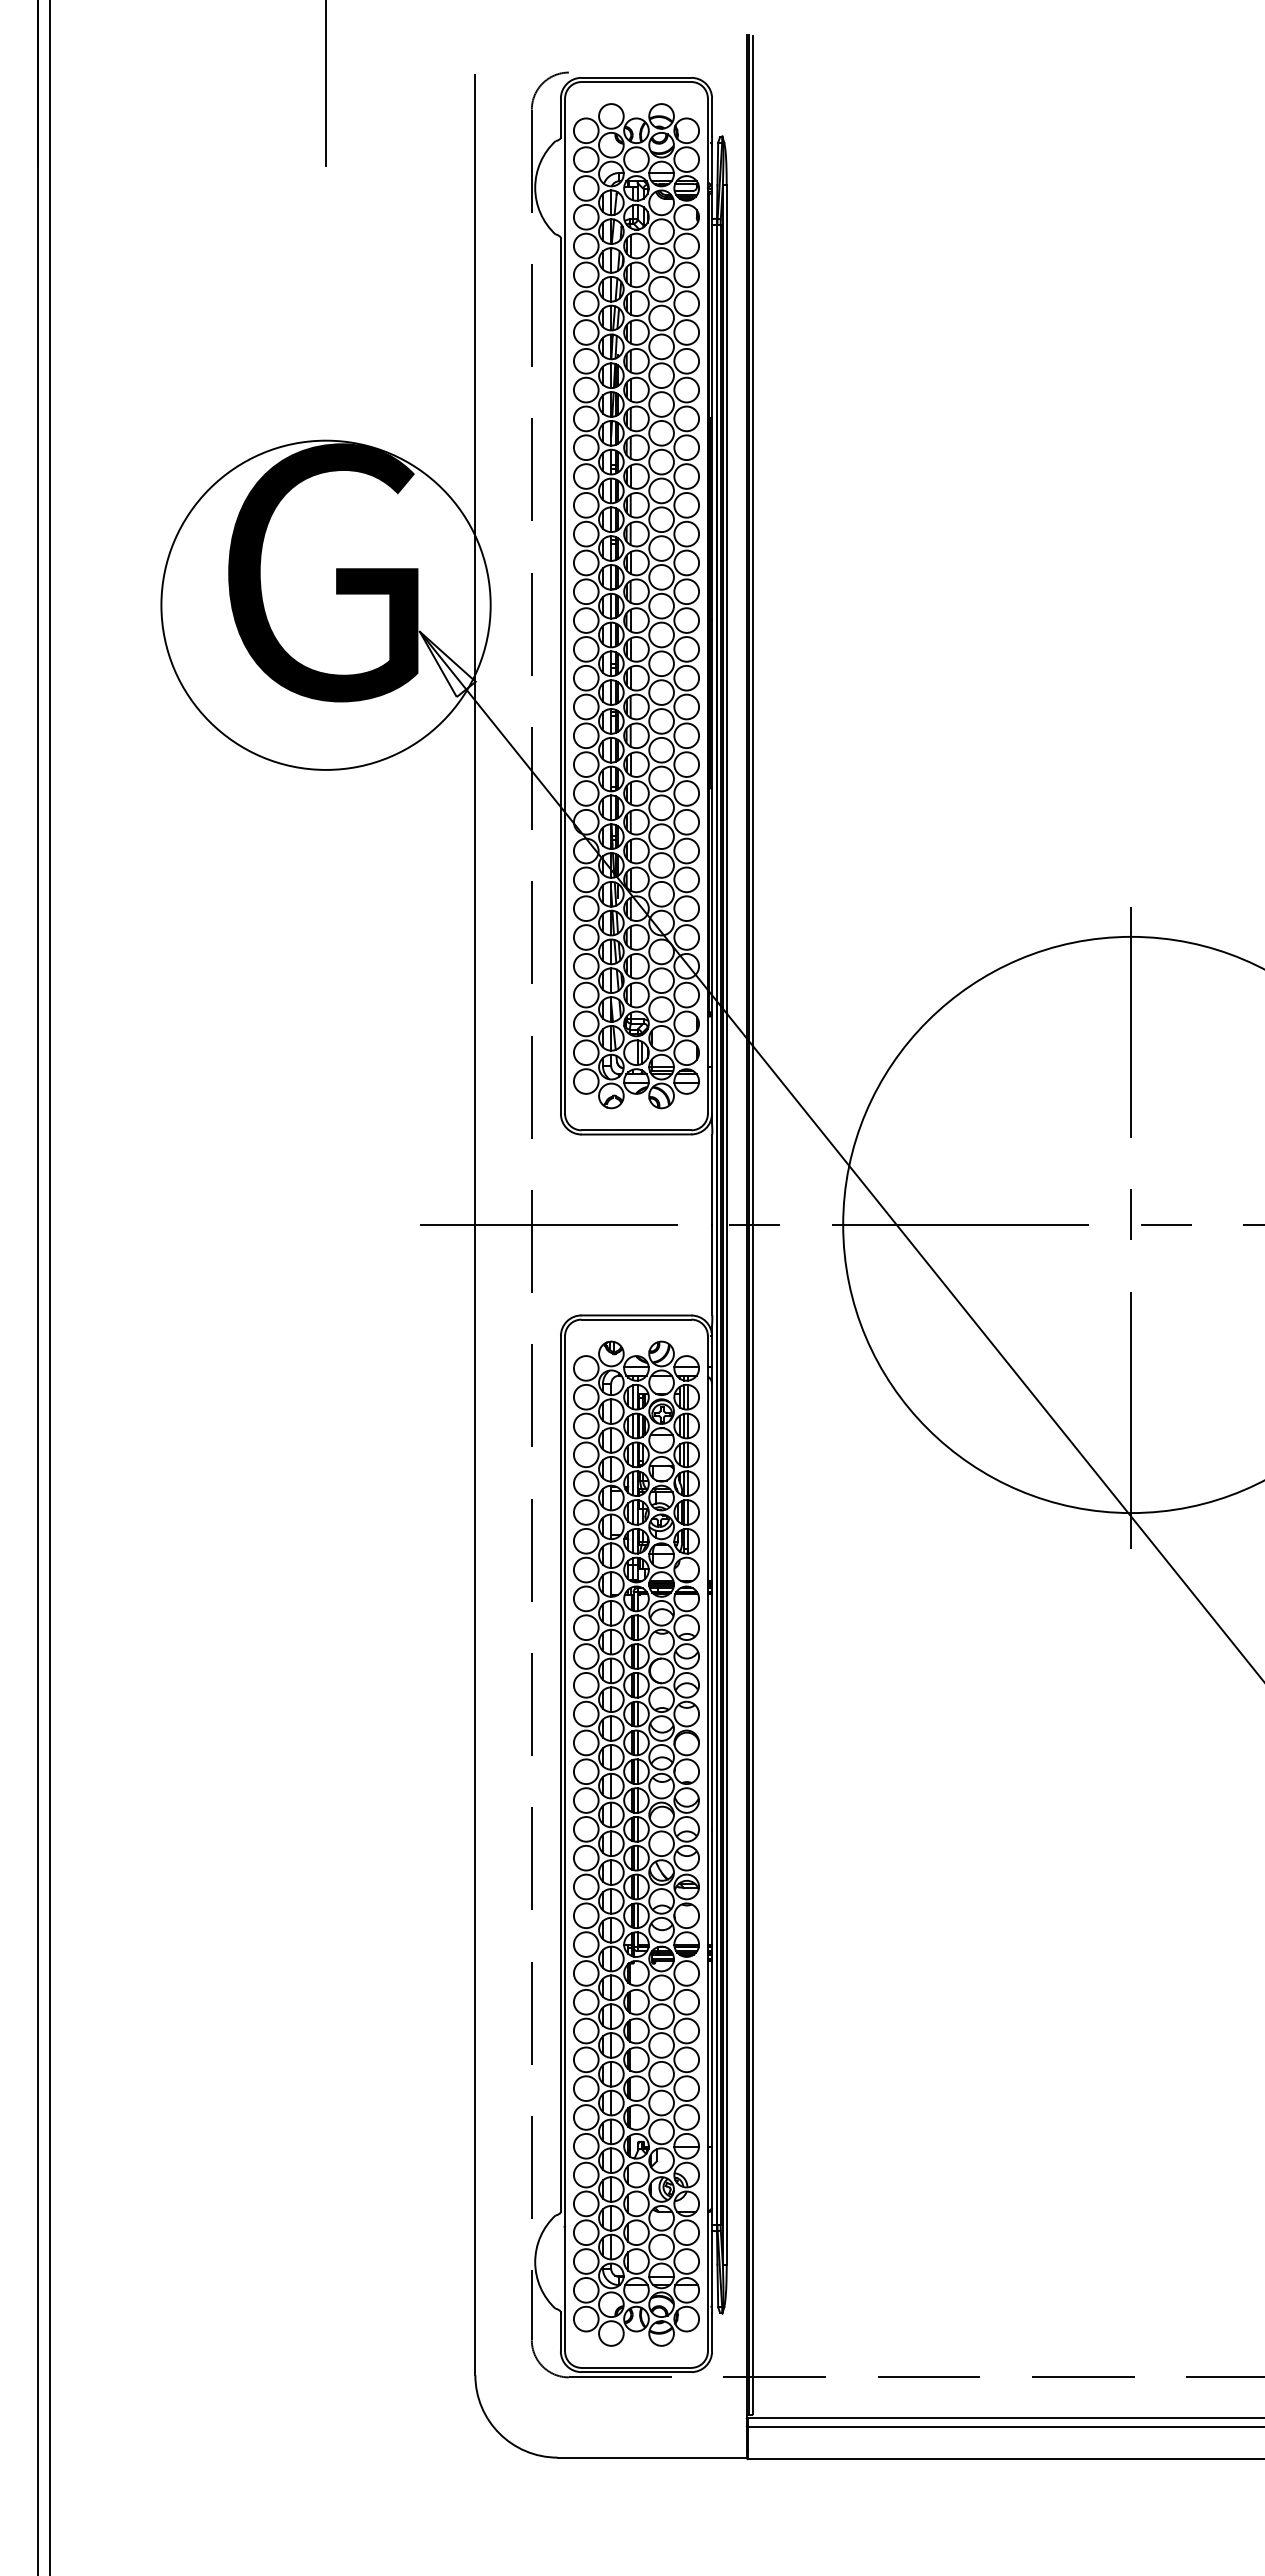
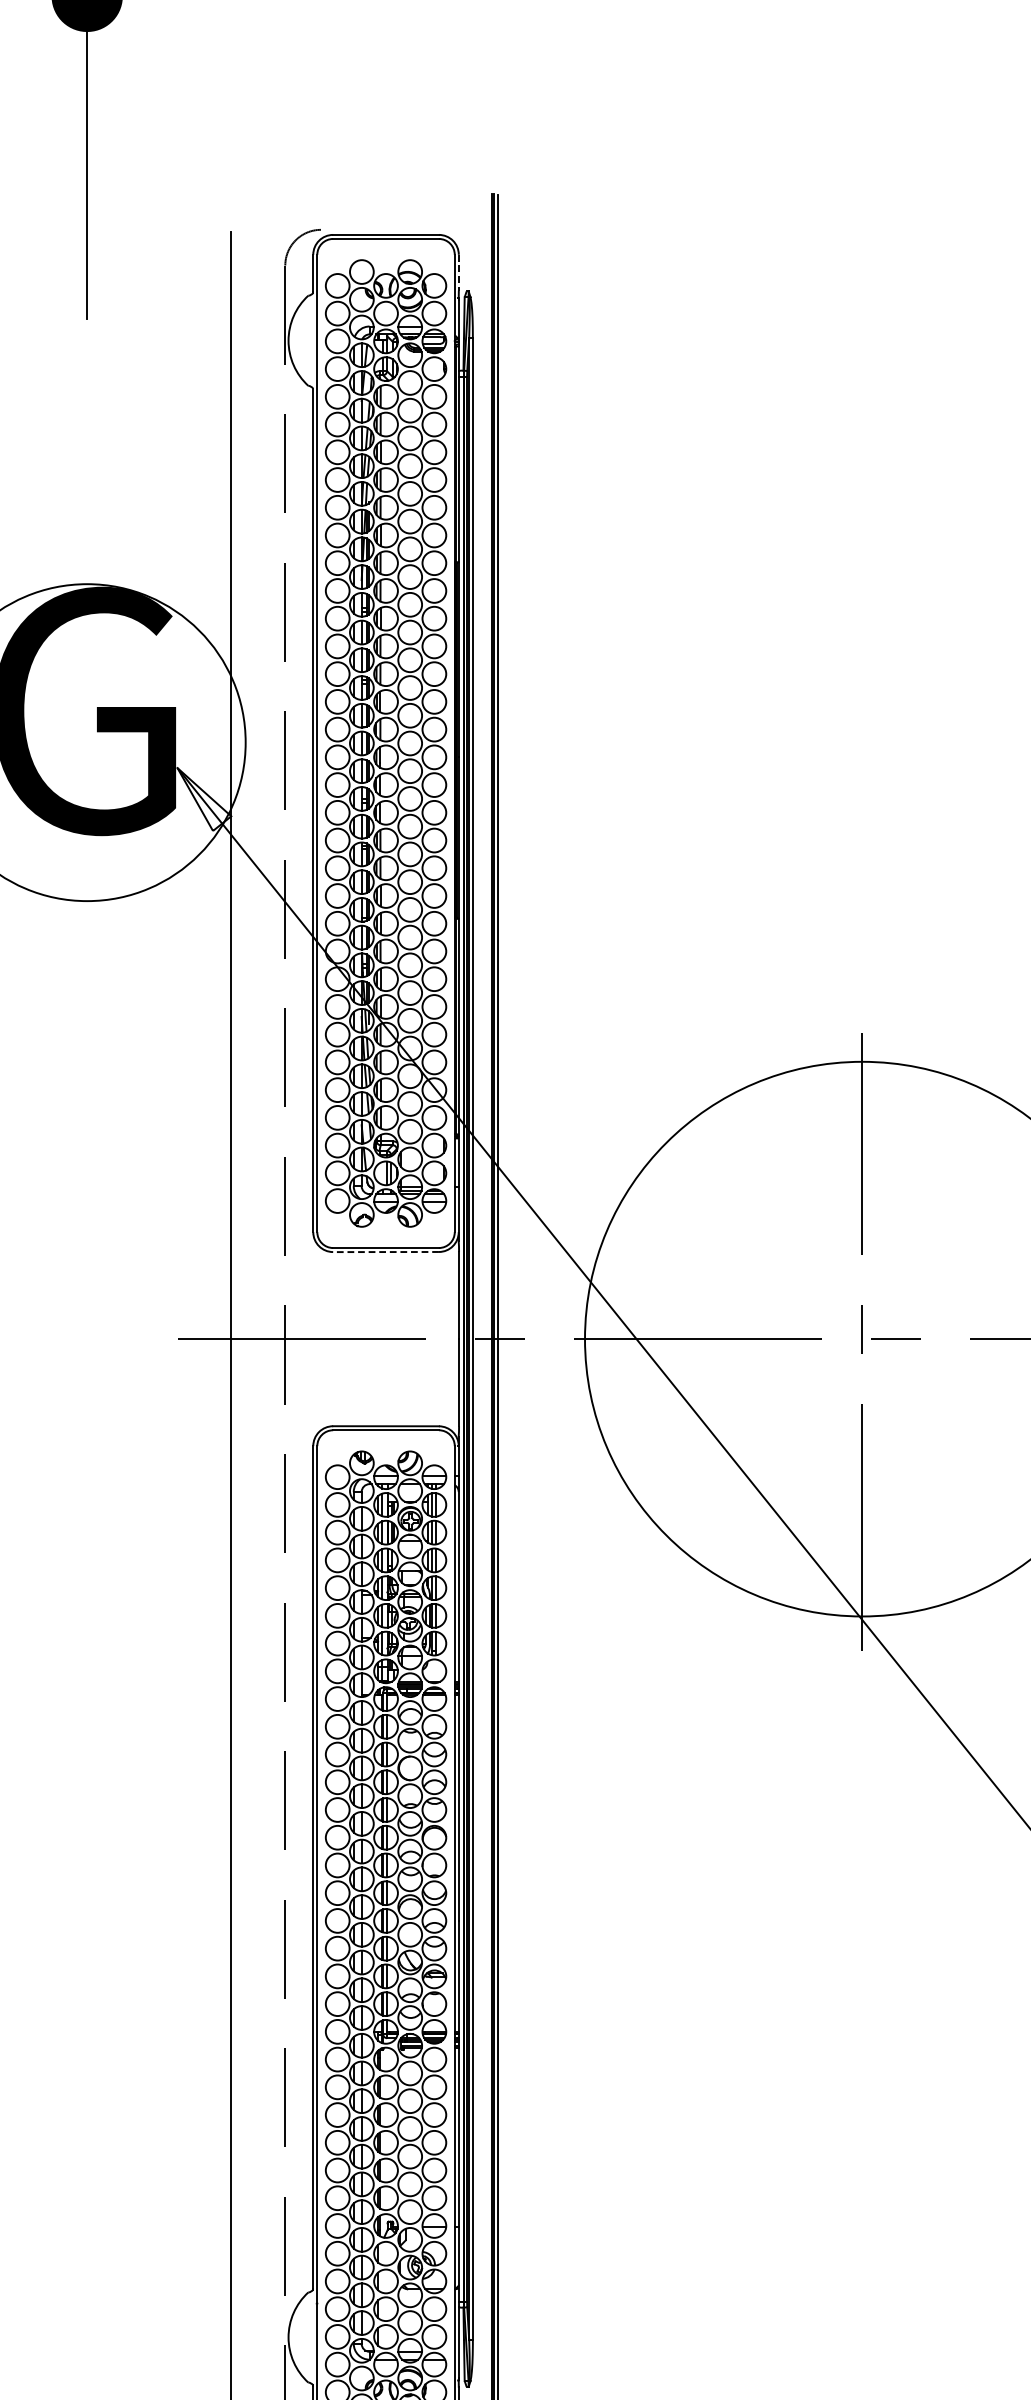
line: (712, 118) -> (459, 274), solid -> dashed
line: (636, 1134) -> (386, 1252), solid -> dashed

